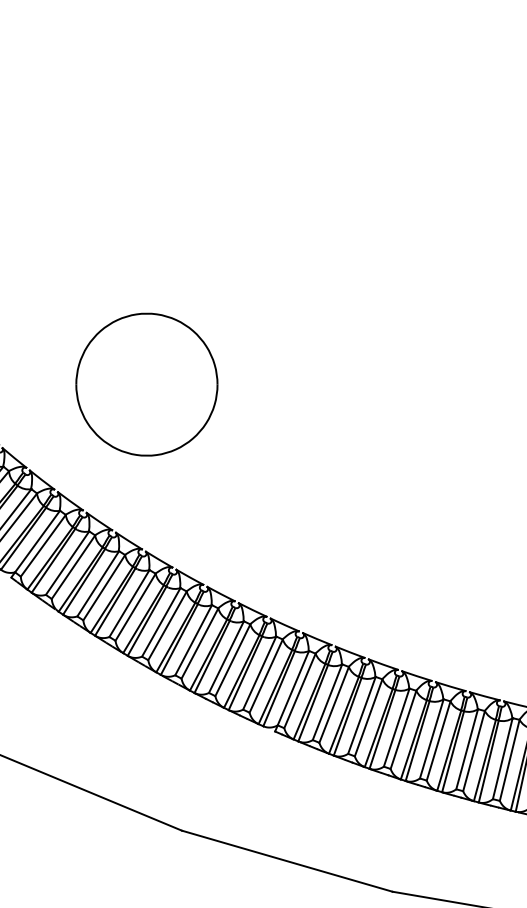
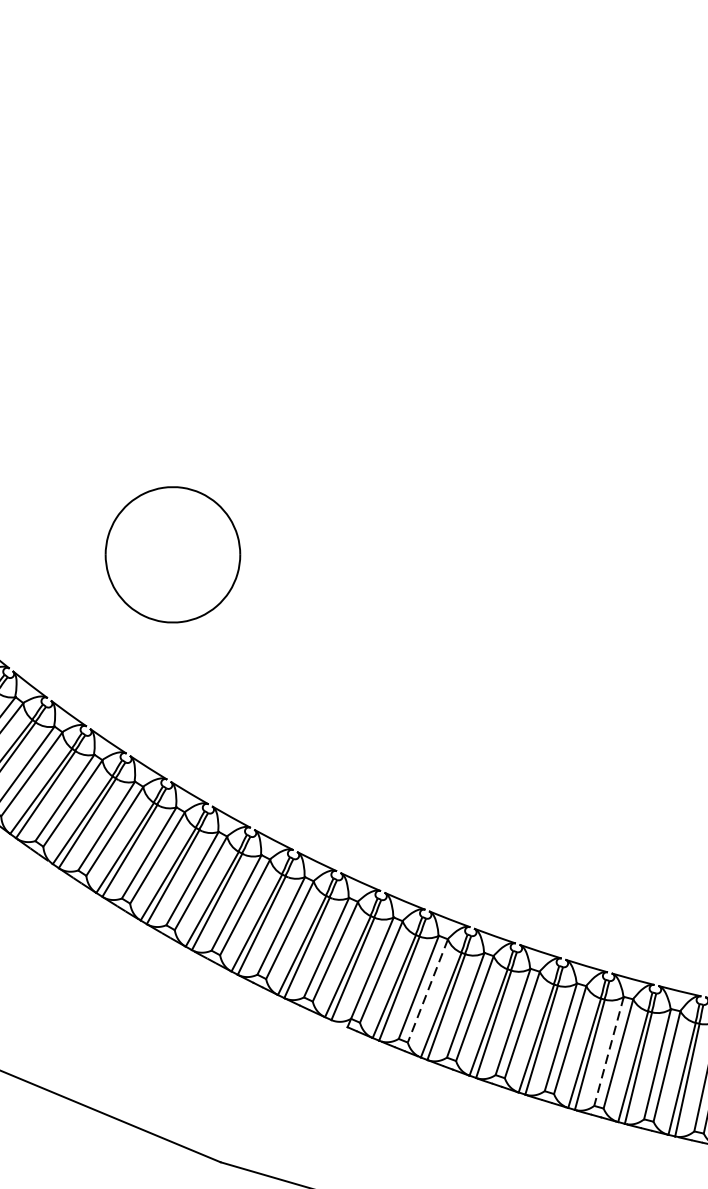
part: (146, 384) -> (172, 554), size x0.7
line: (334, 704) -> (428, 990), solid -> dashed
line: (467, 749) -> (609, 1051), solid -> dashed

